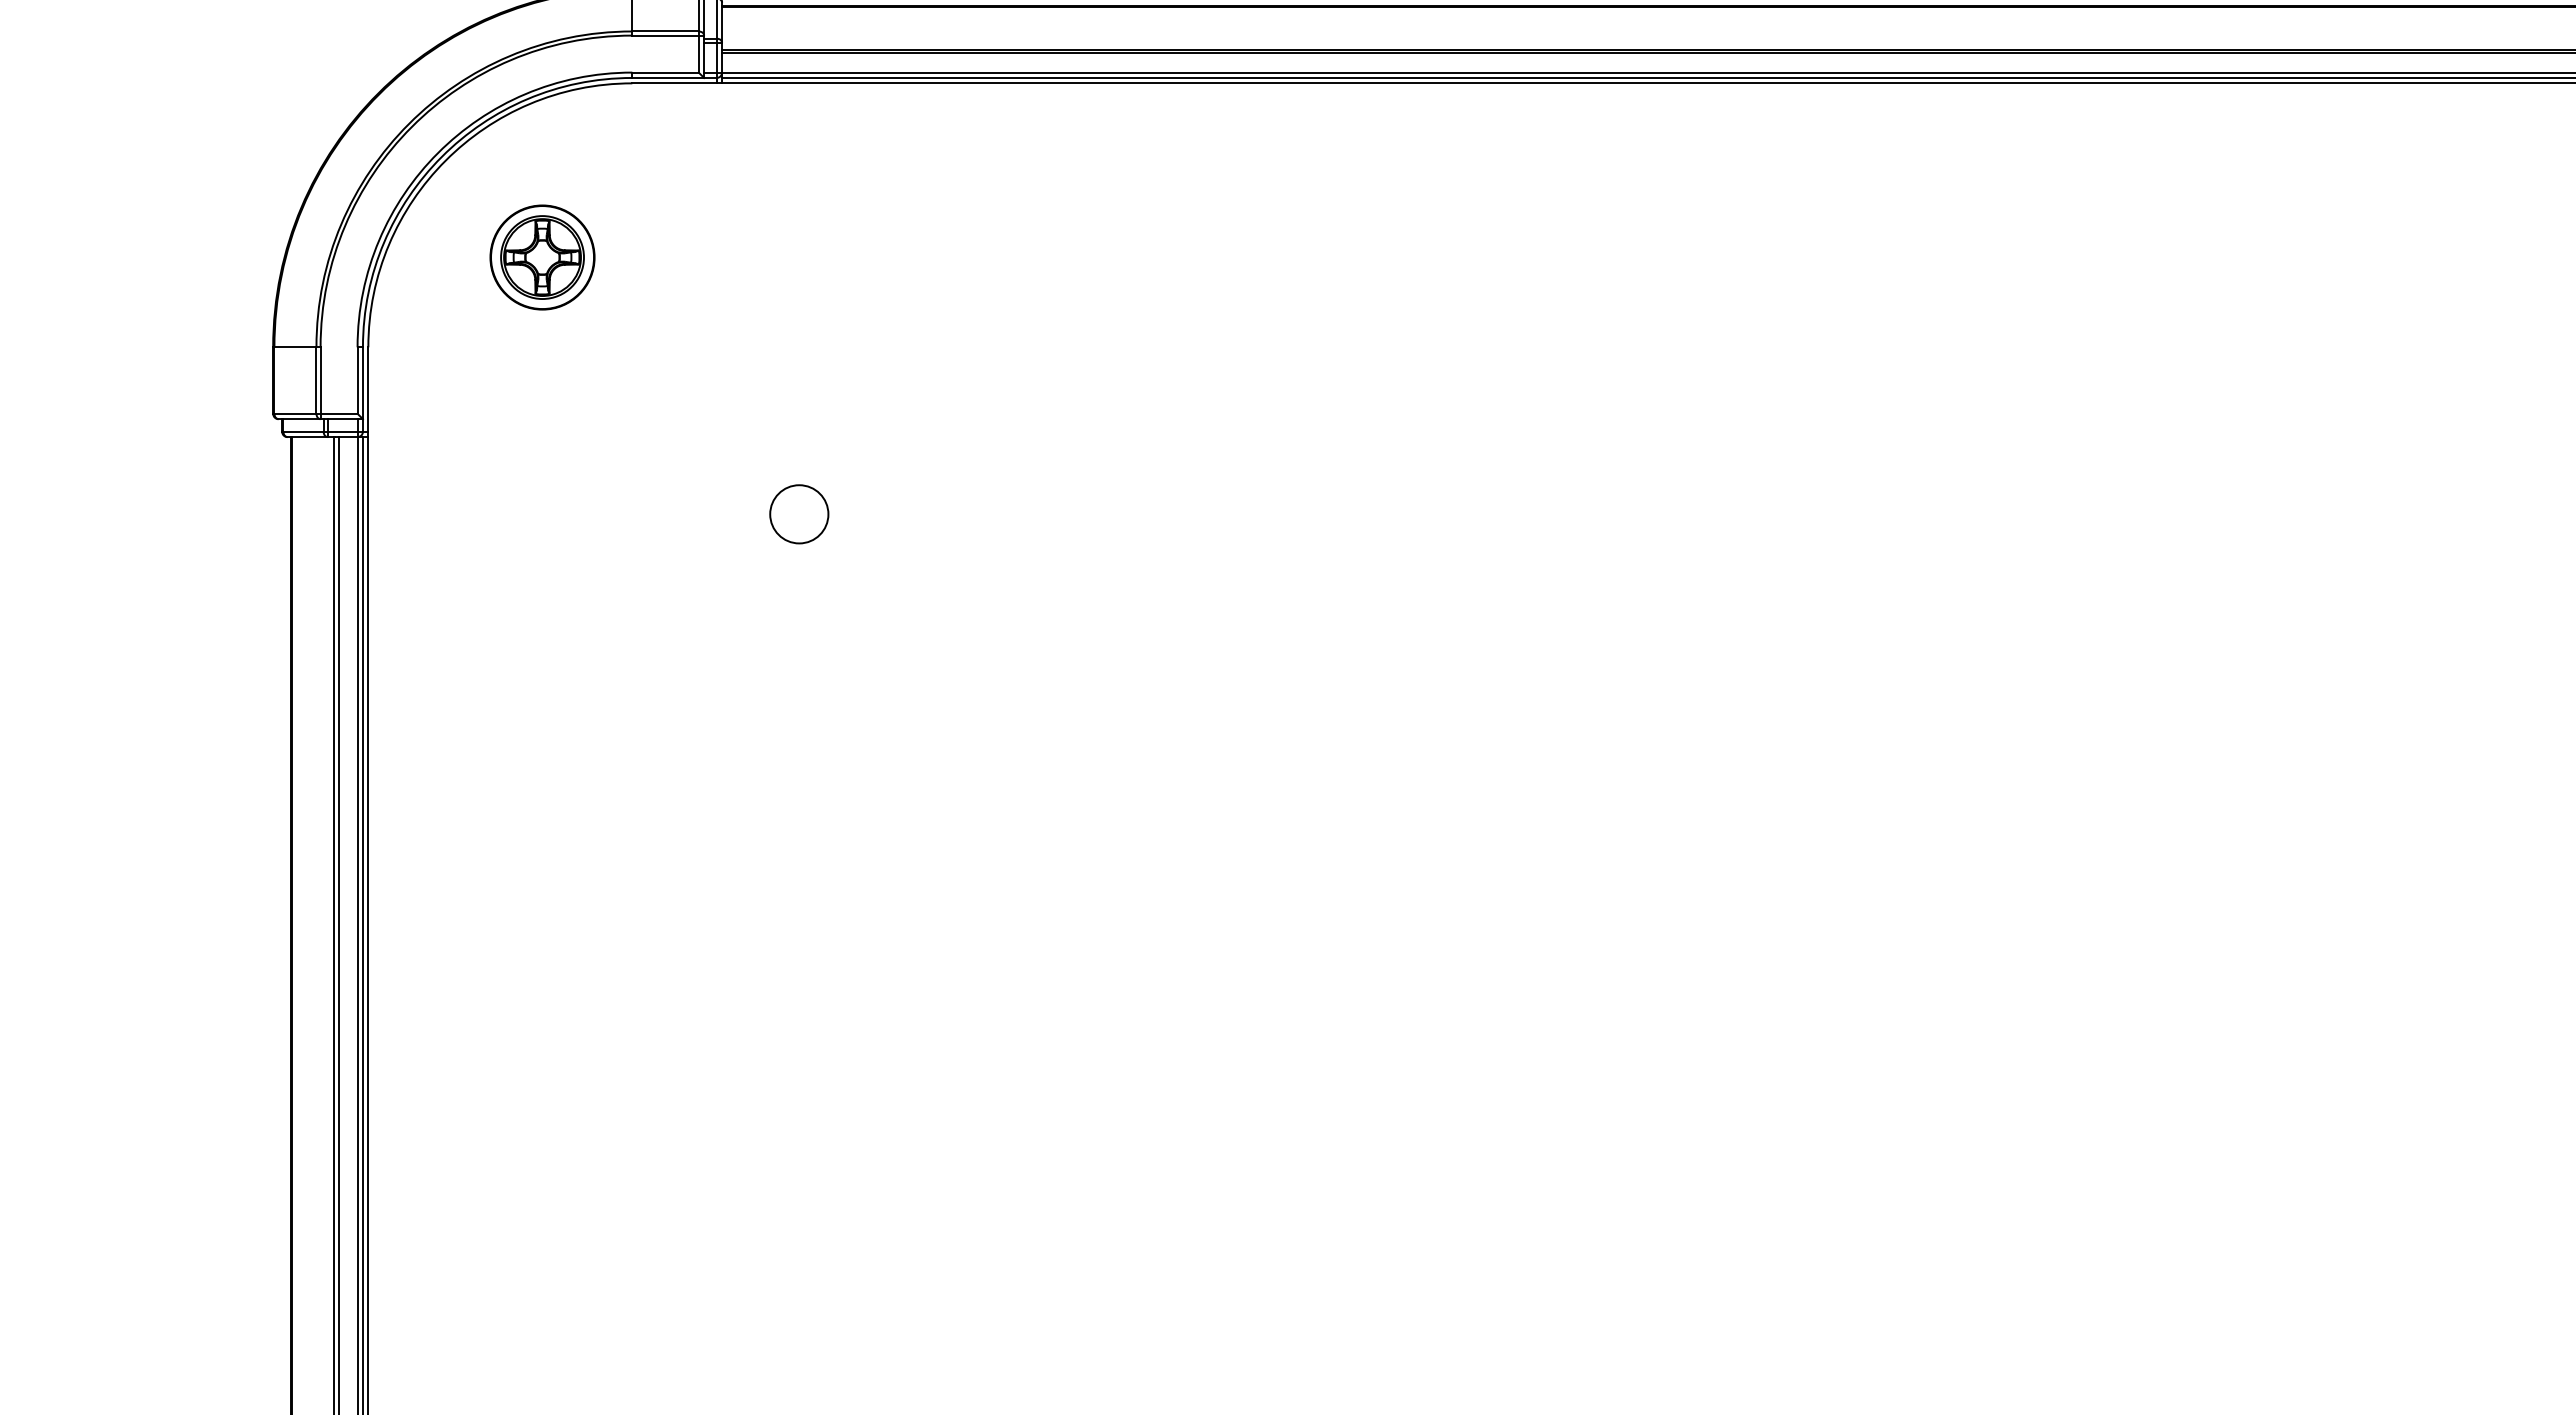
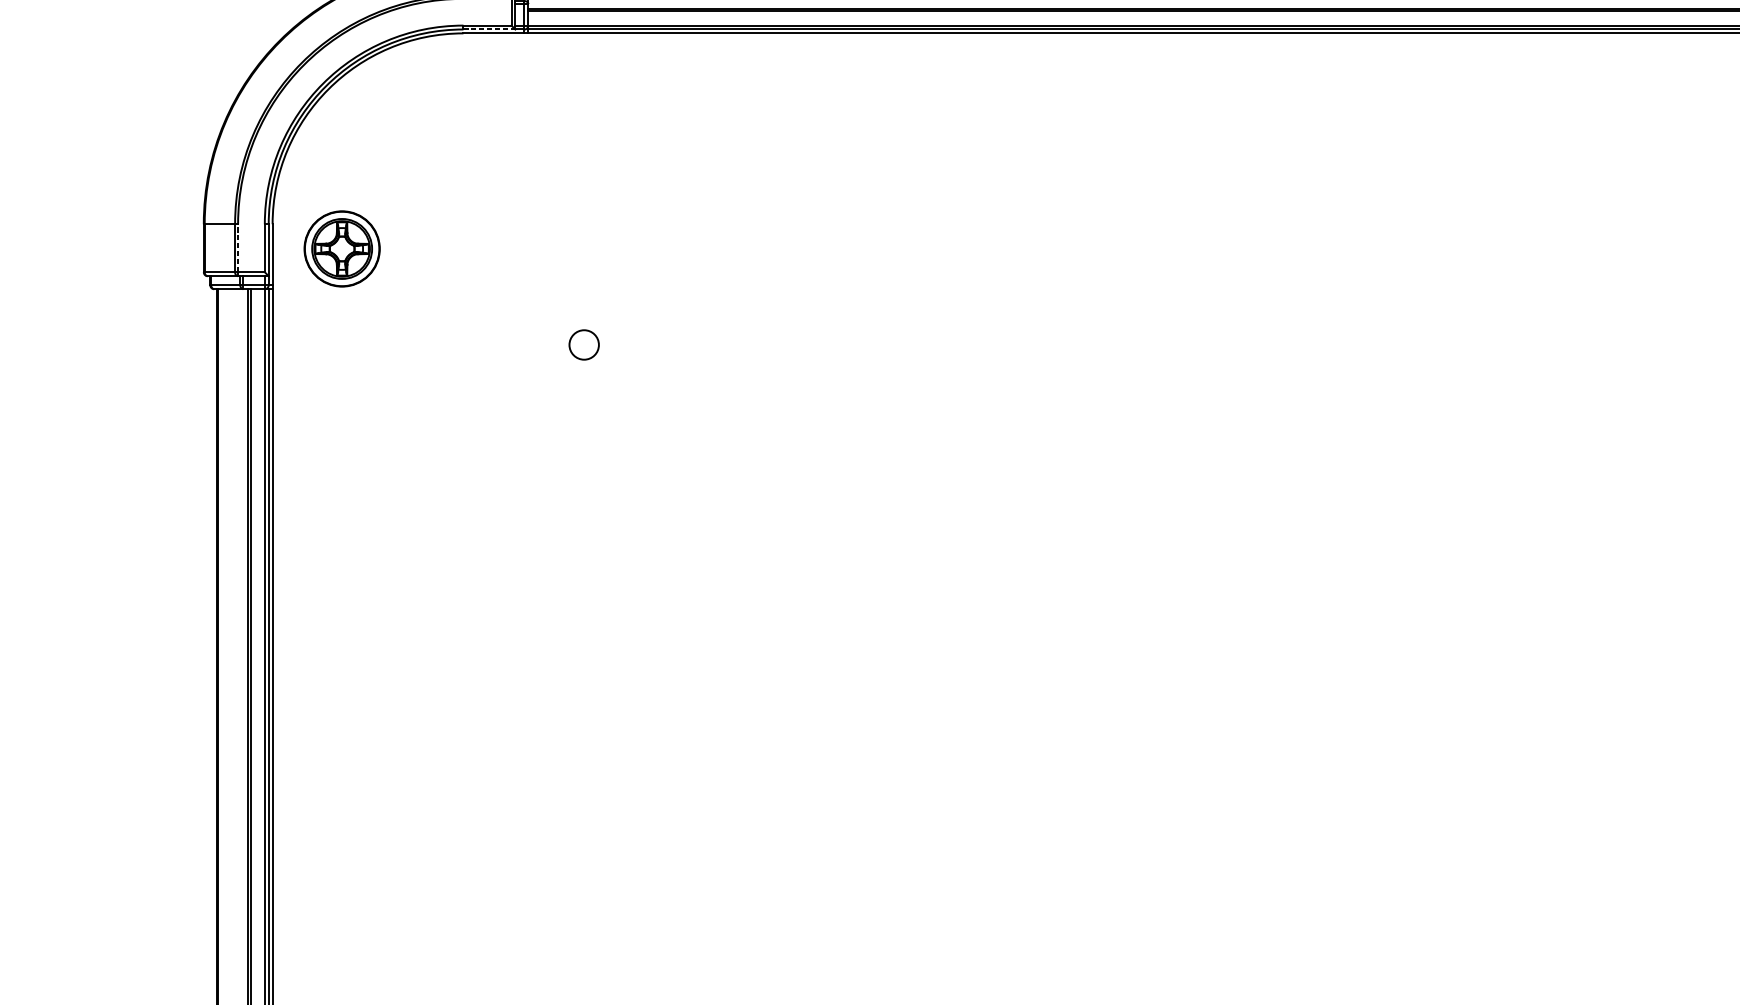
line: (668, 77) -> (489, 29), solid -> dashed
part: (542, 257) -> (342, 248), moved
line: (320, 380) -> (238, 248), solid -> dashed
circle: (799, 514) -> (584, 345), size x0.7

